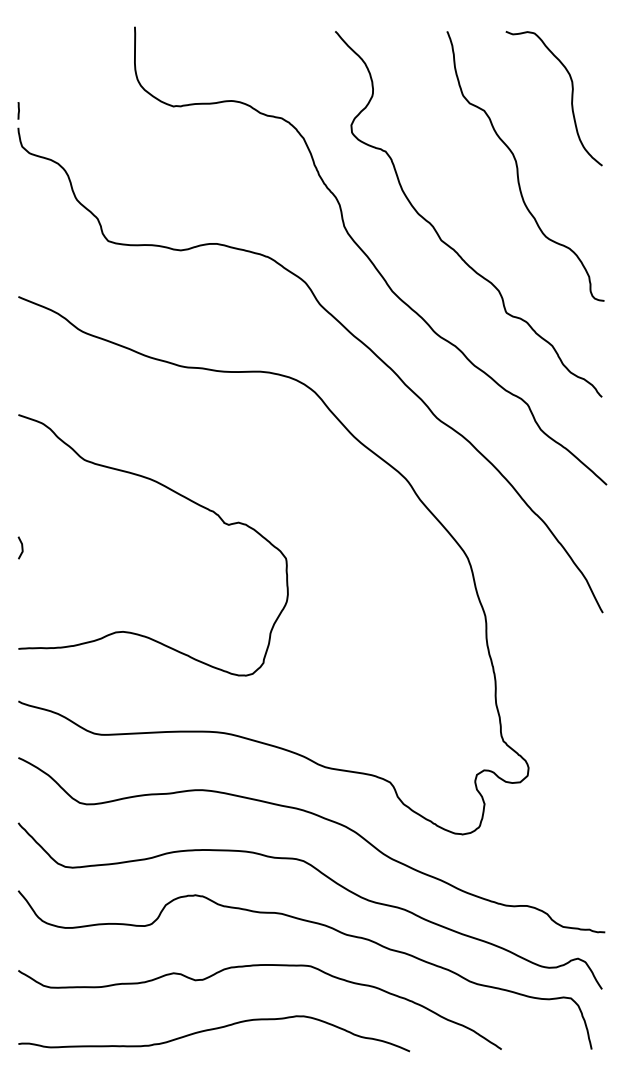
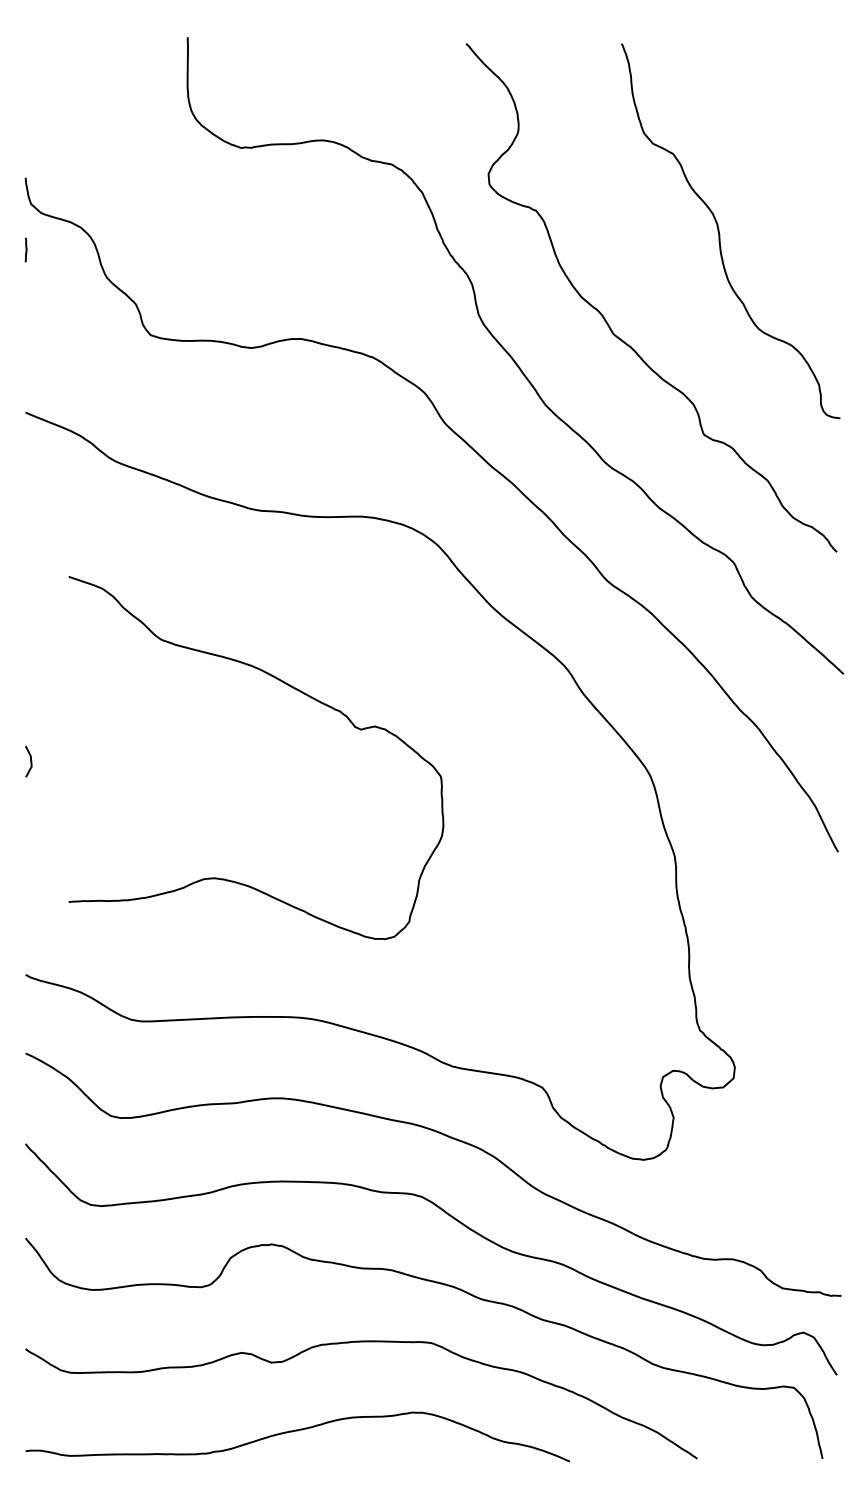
curve: (571, 98) -> (794, 136), removed
line: (18, 110) -> (25, 249), moved
curve: (179, 495) -> (292, 688), moved

